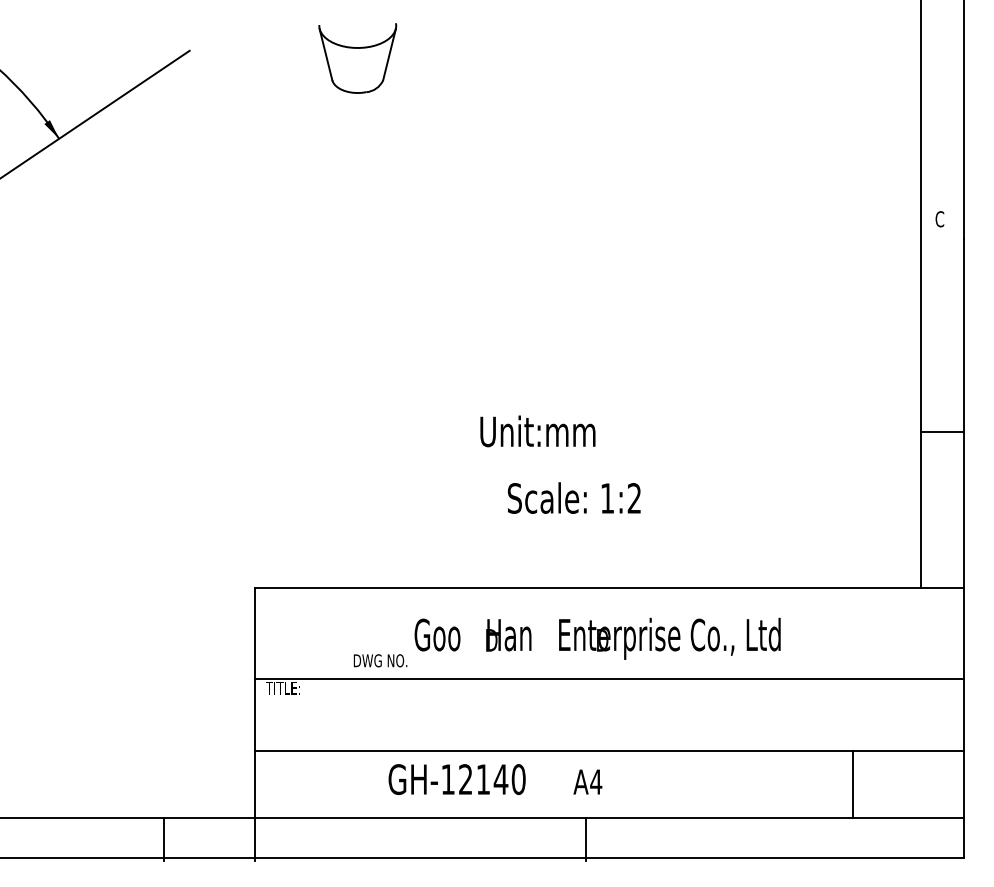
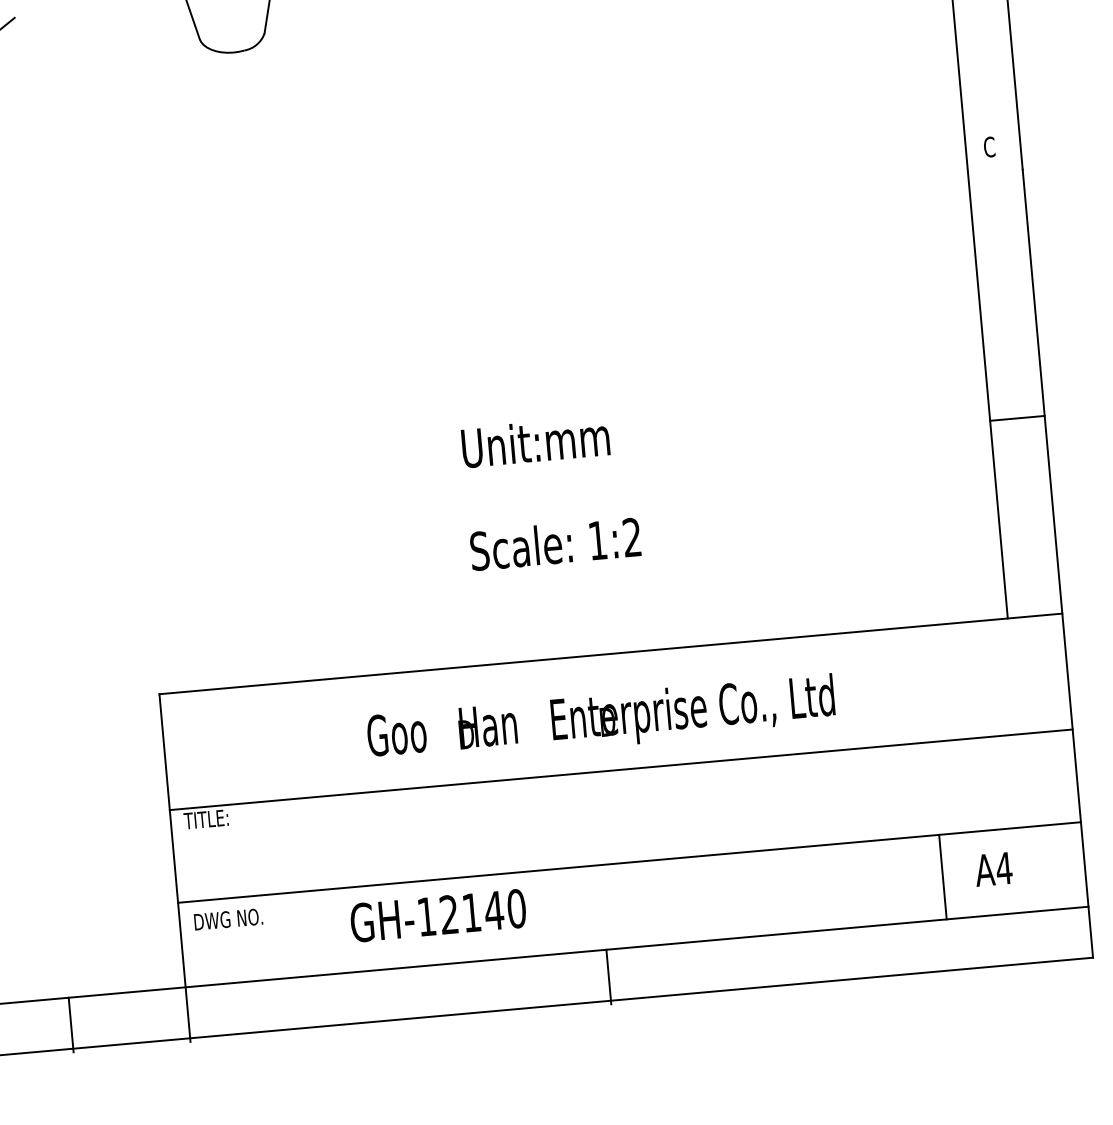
text: (537, 431) -> (535, 442), moved
text: (380, 660) -> (228, 919), moved
text: (587, 781) -> (993, 868), moved

